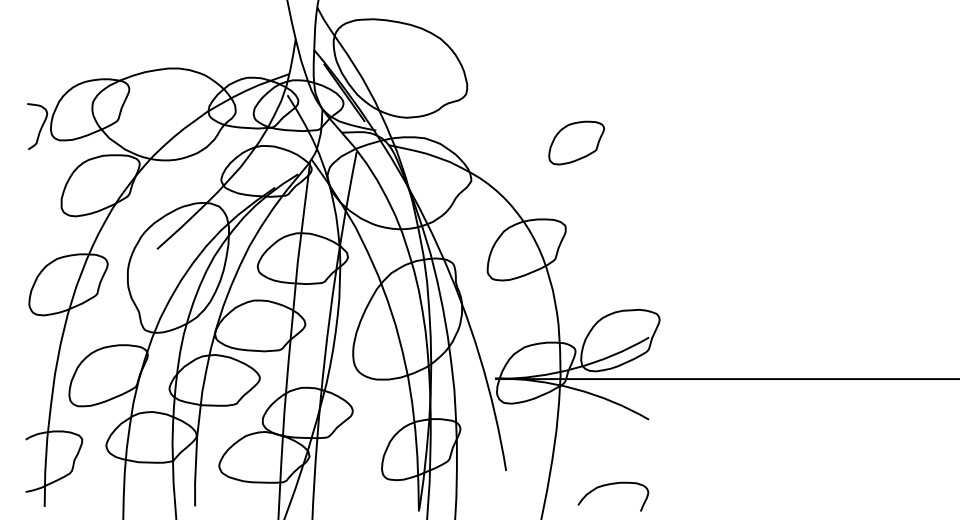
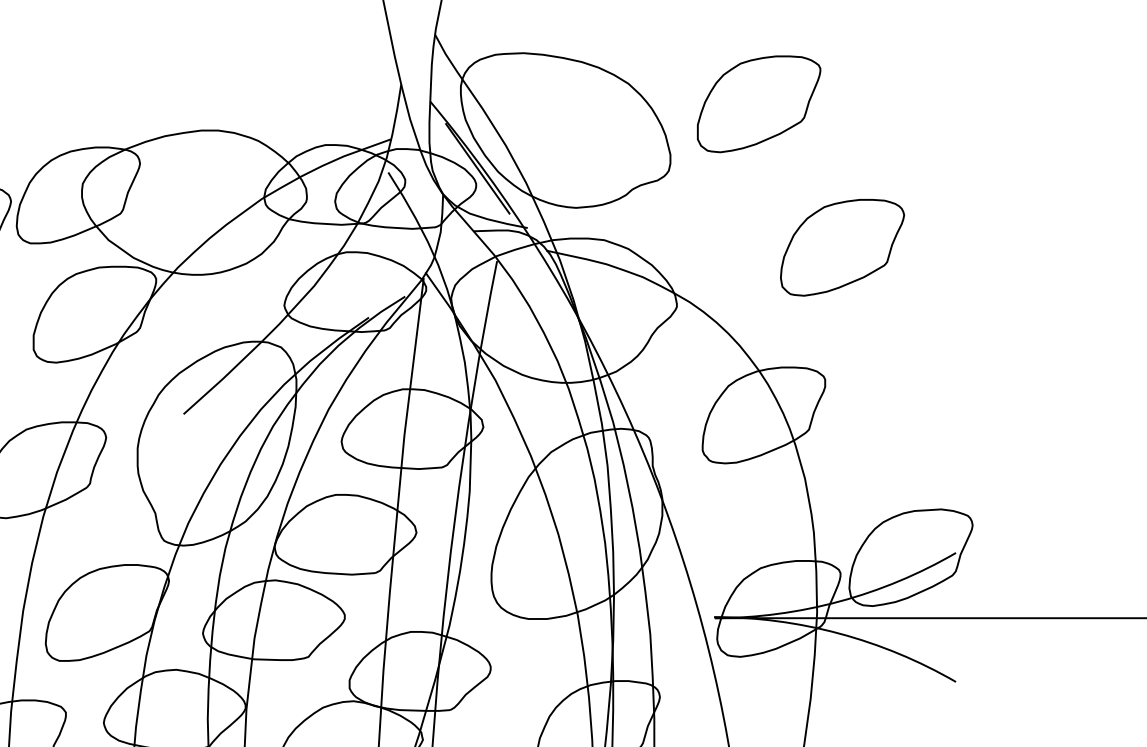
part: (523, 51) -> (758, 103), added
part: (576, 142) -> (842, 246), size x1.43

